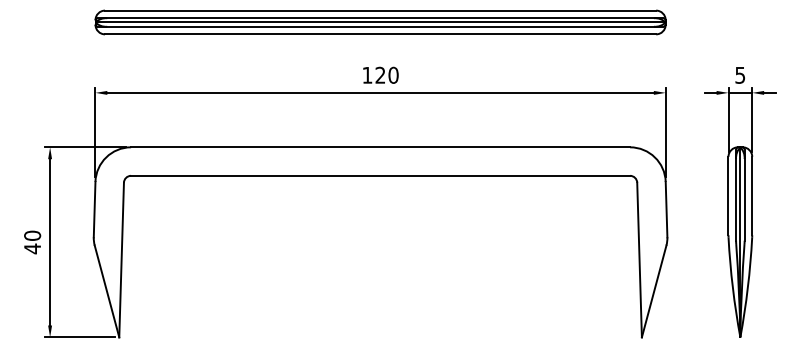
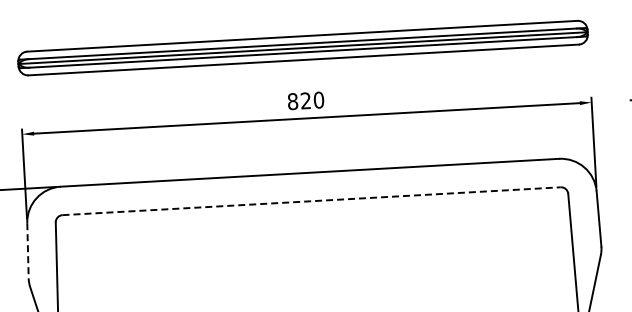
text: (367, 74) -> (292, 100), 120 -> 820
line: (380, 175) -> (311, 200), solid -> dashed
line: (94, 209) -> (27, 250), solid -> dashed

